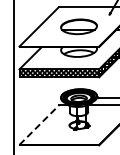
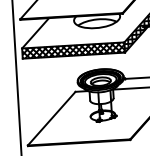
line: (39, 125) -> (52, 119), dashed -> solid

